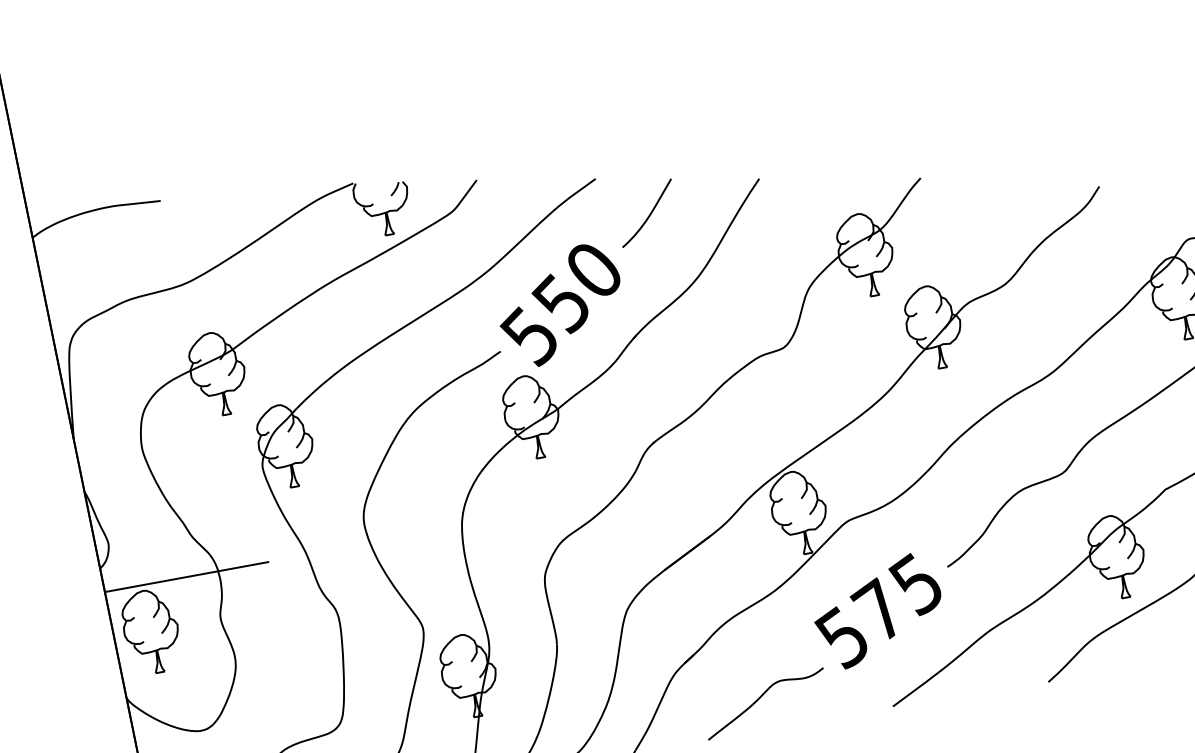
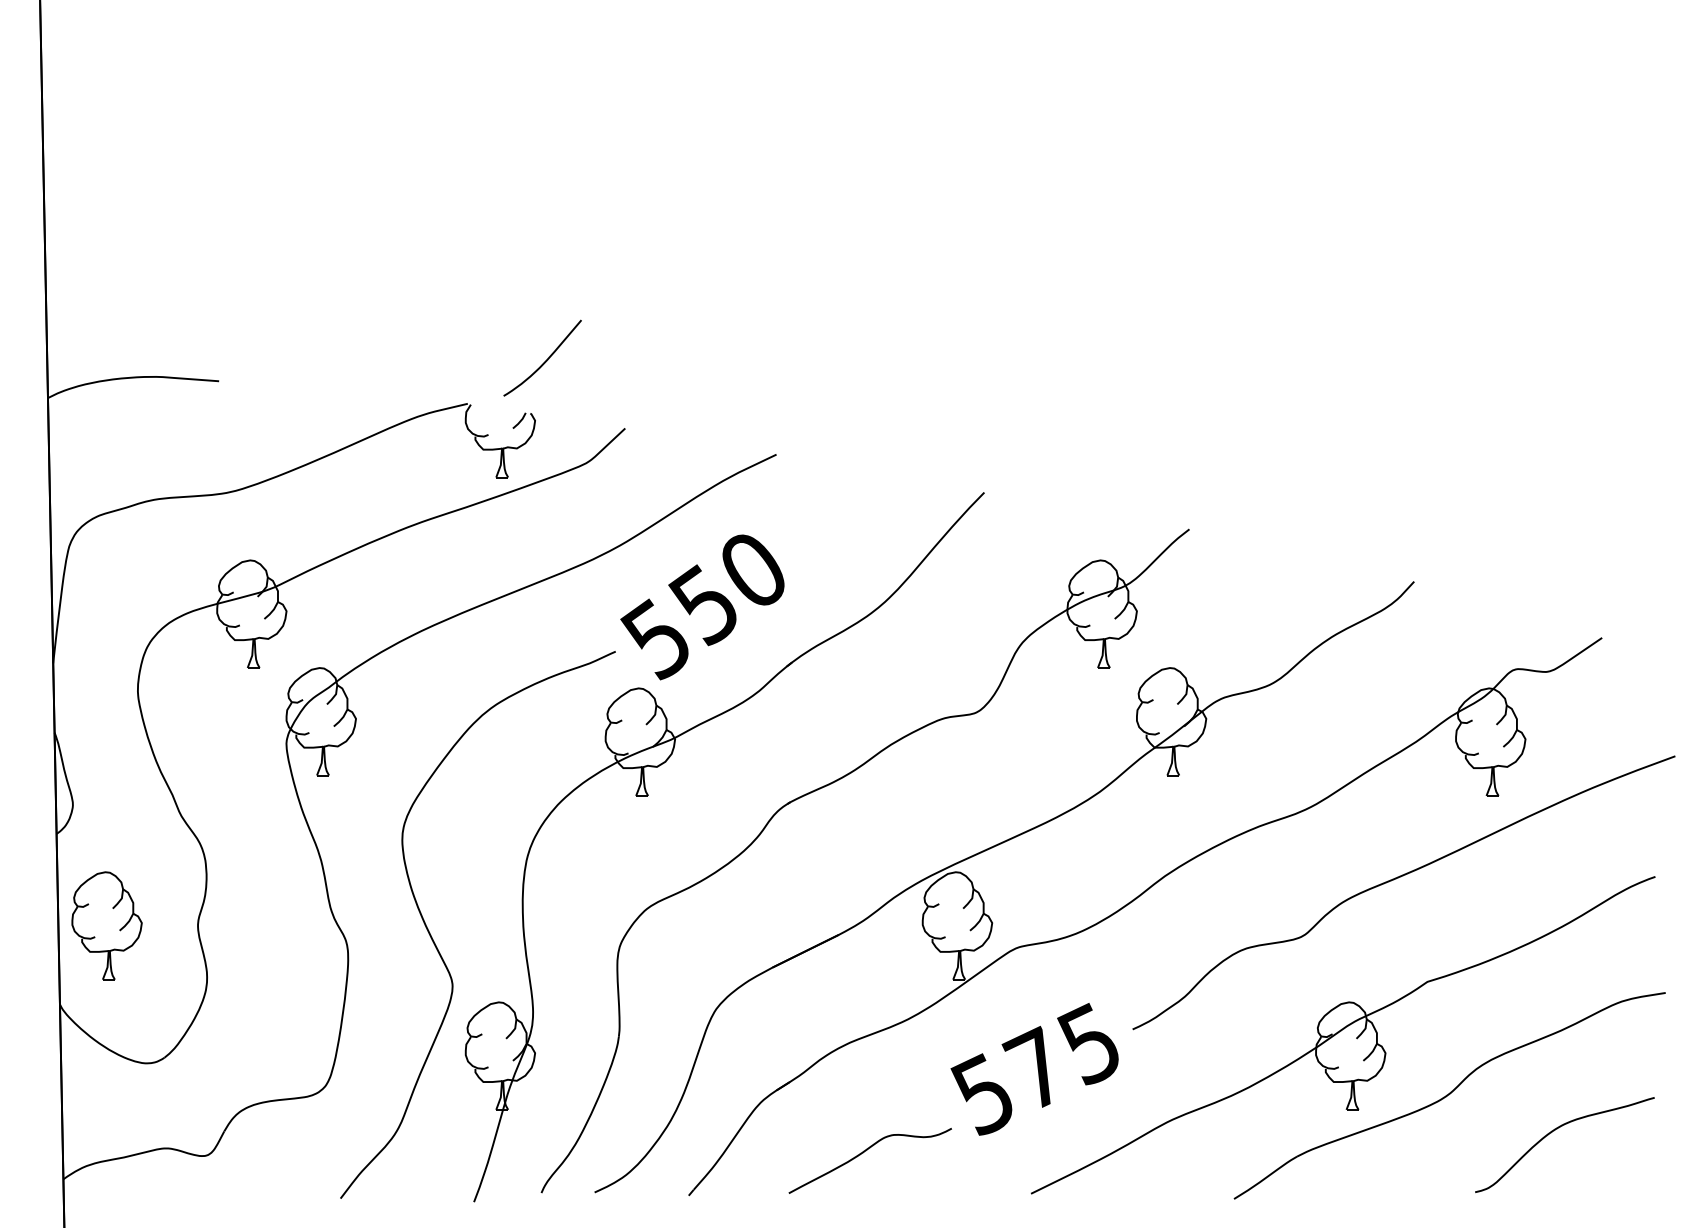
curve: (649, 214) -> (545, 360), moved
line: (186, 576) -> (164, 864), removed

